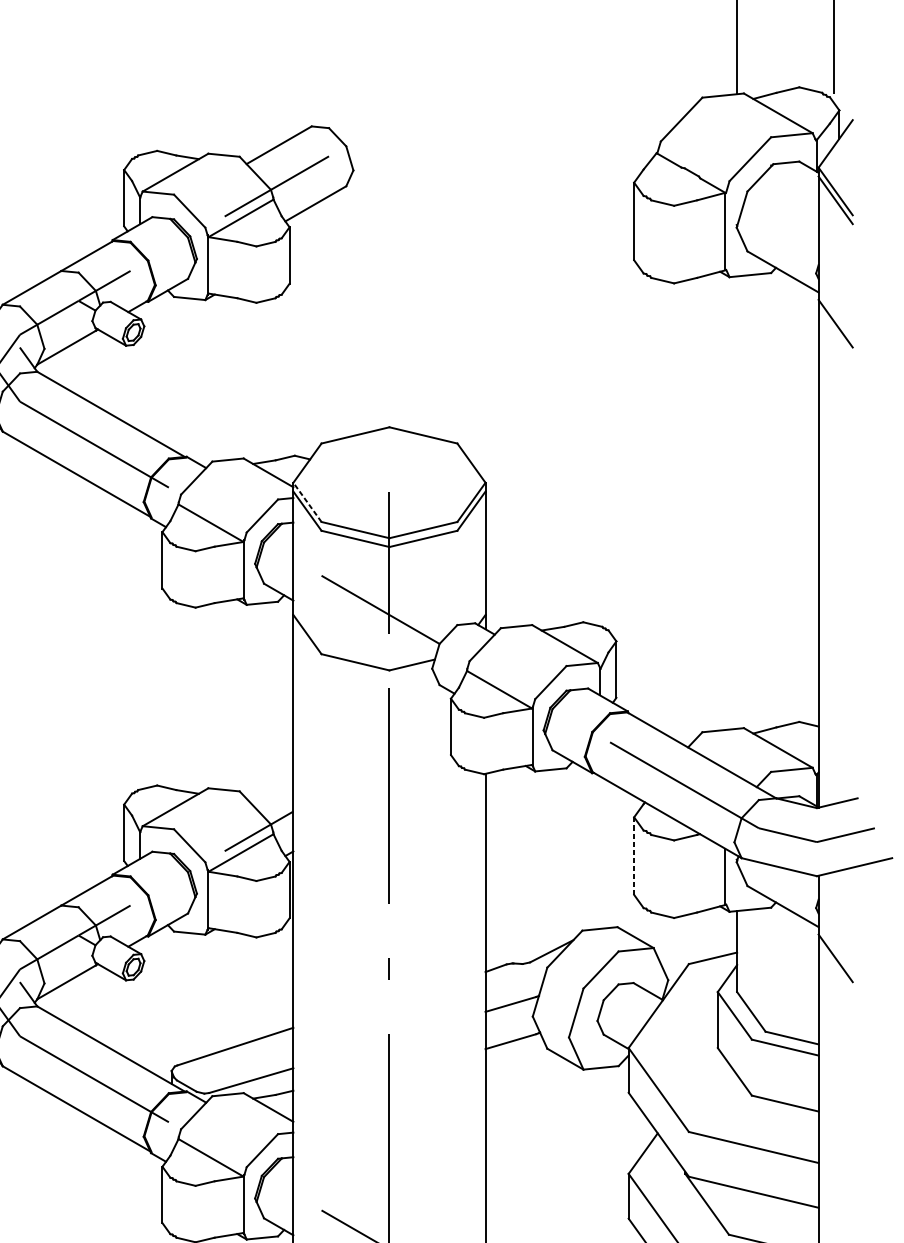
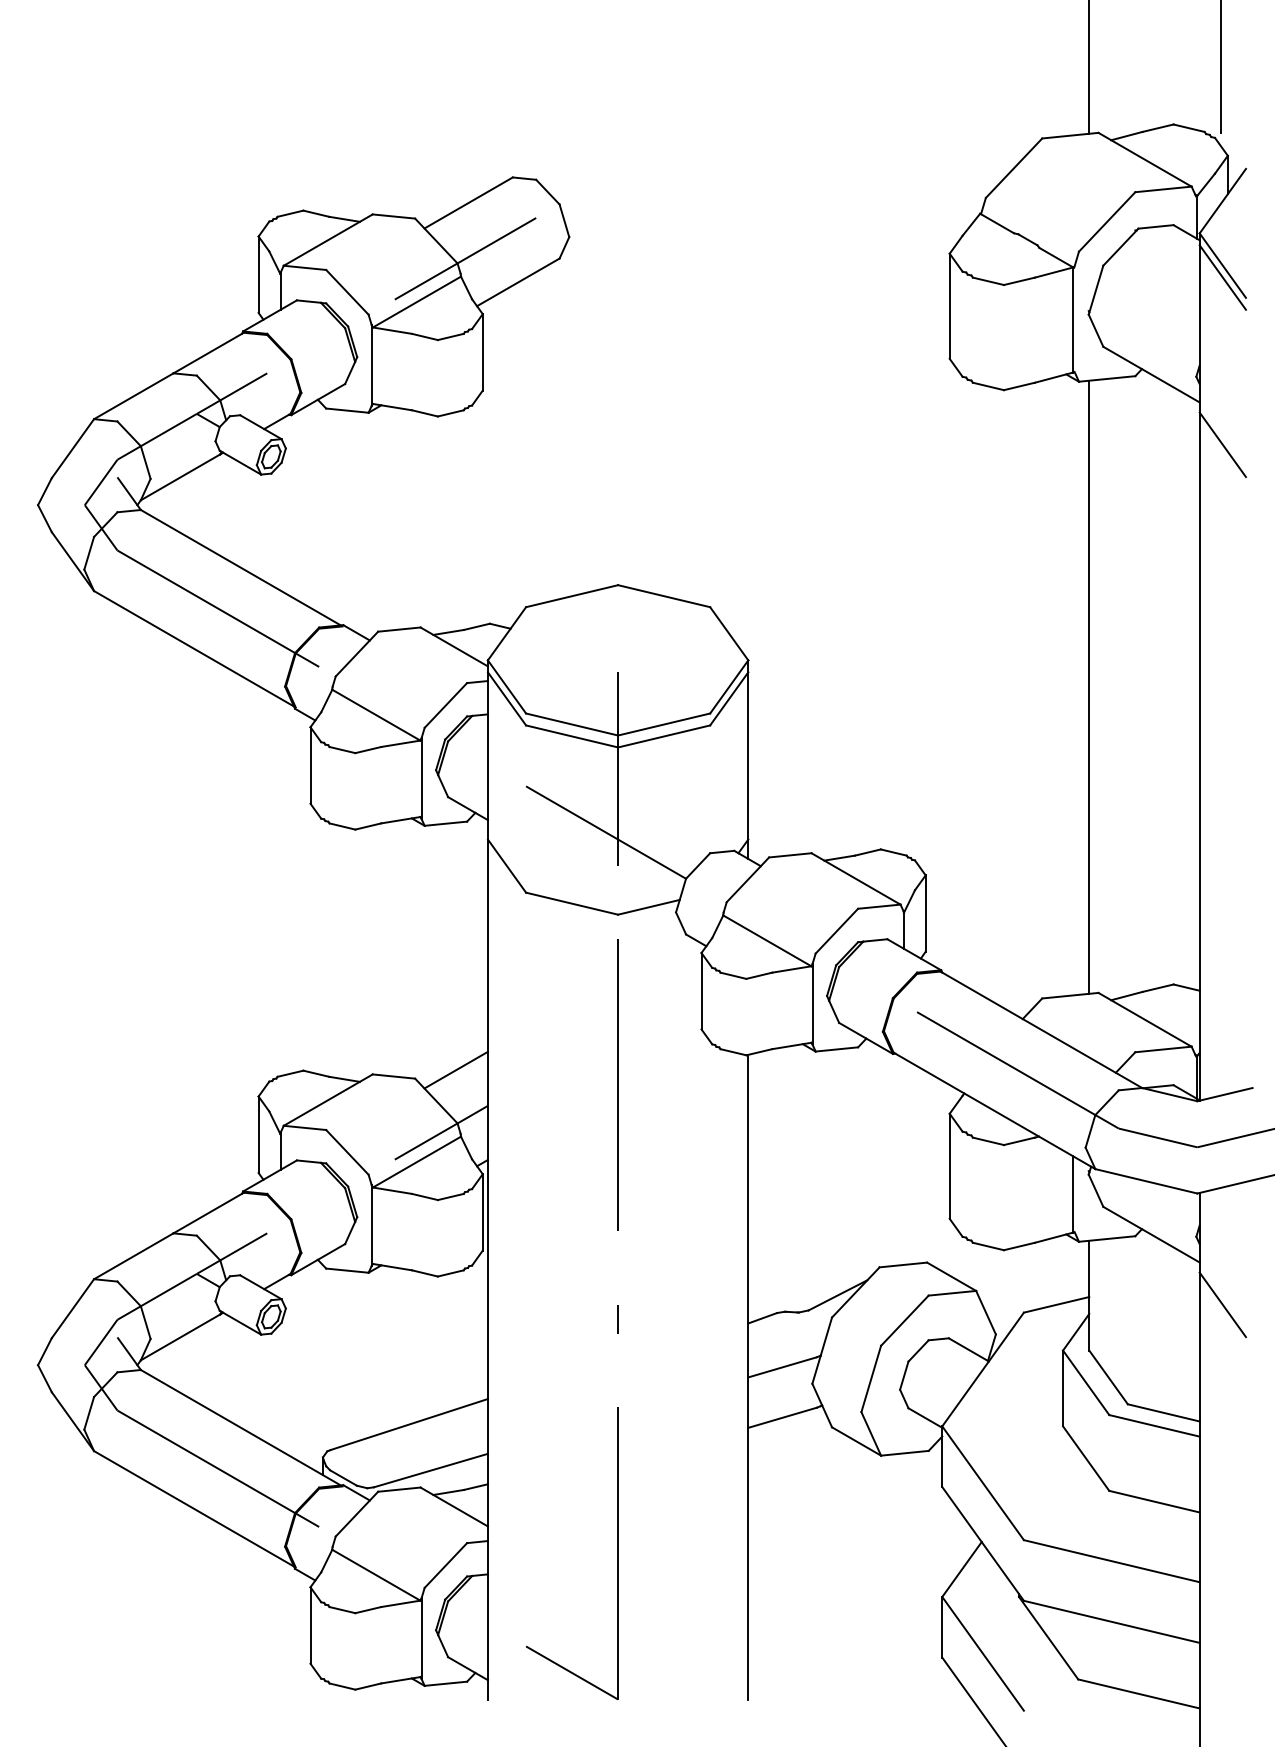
line: (307, 502) -> (507, 686), dashed -> solid
line: (737, 502) -> (1089, 686), added
line: (269, 784) -> (455, 1069), added
line: (633, 856) -> (949, 1166), dashed -> solid

